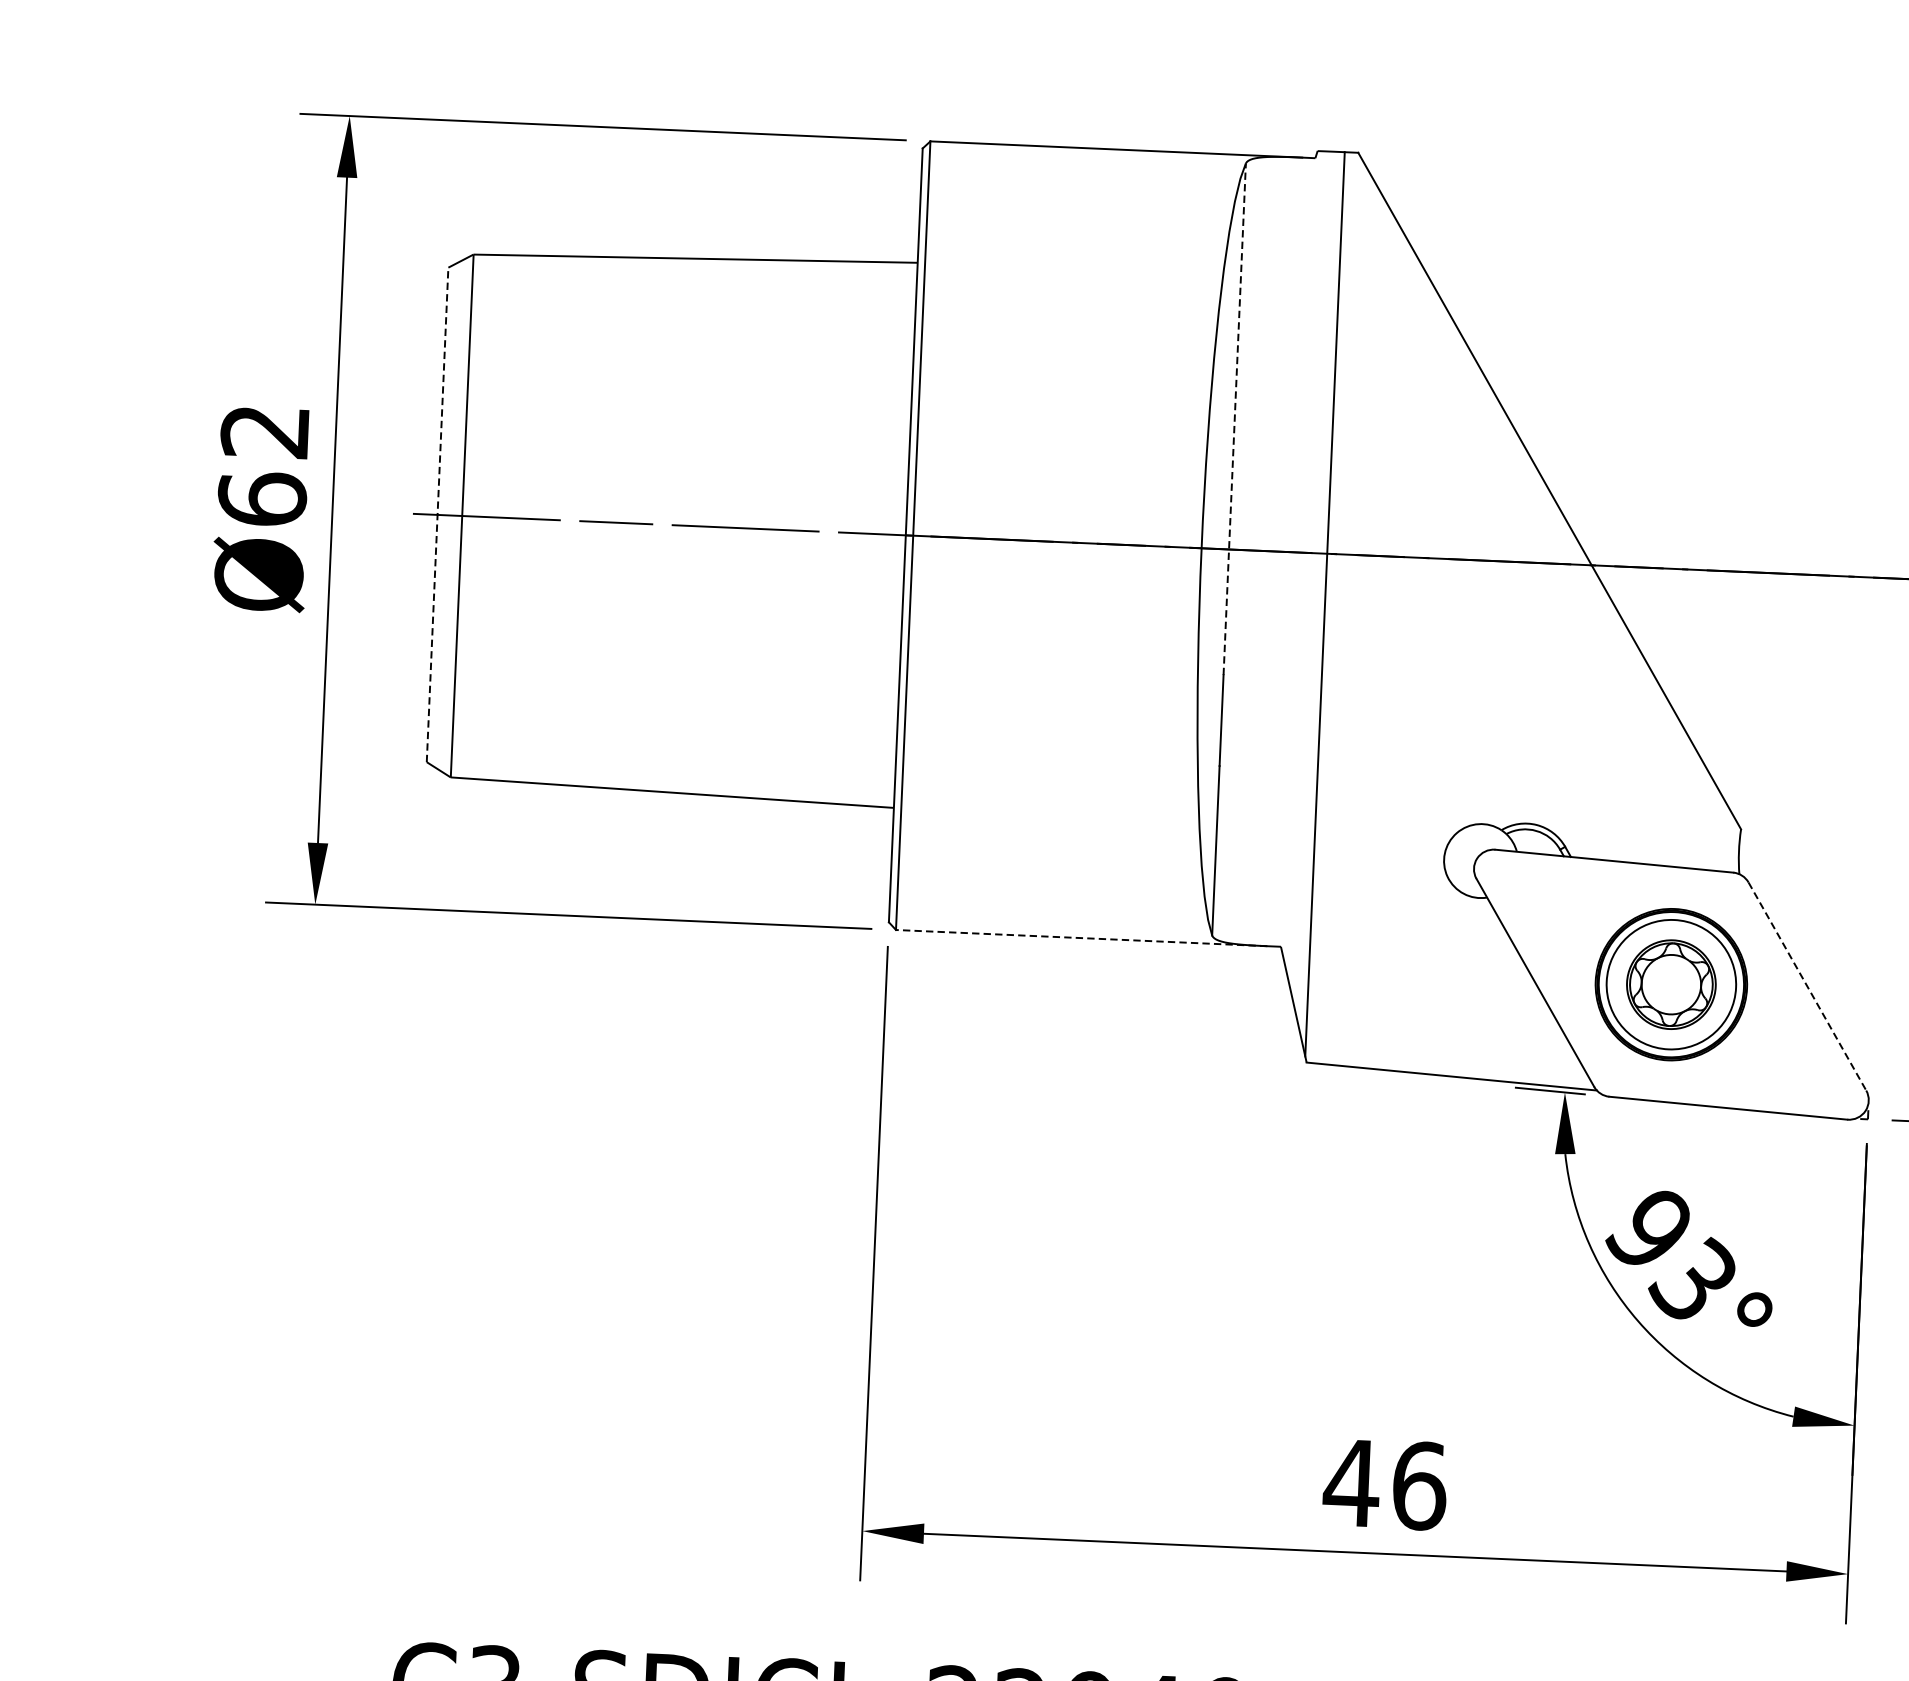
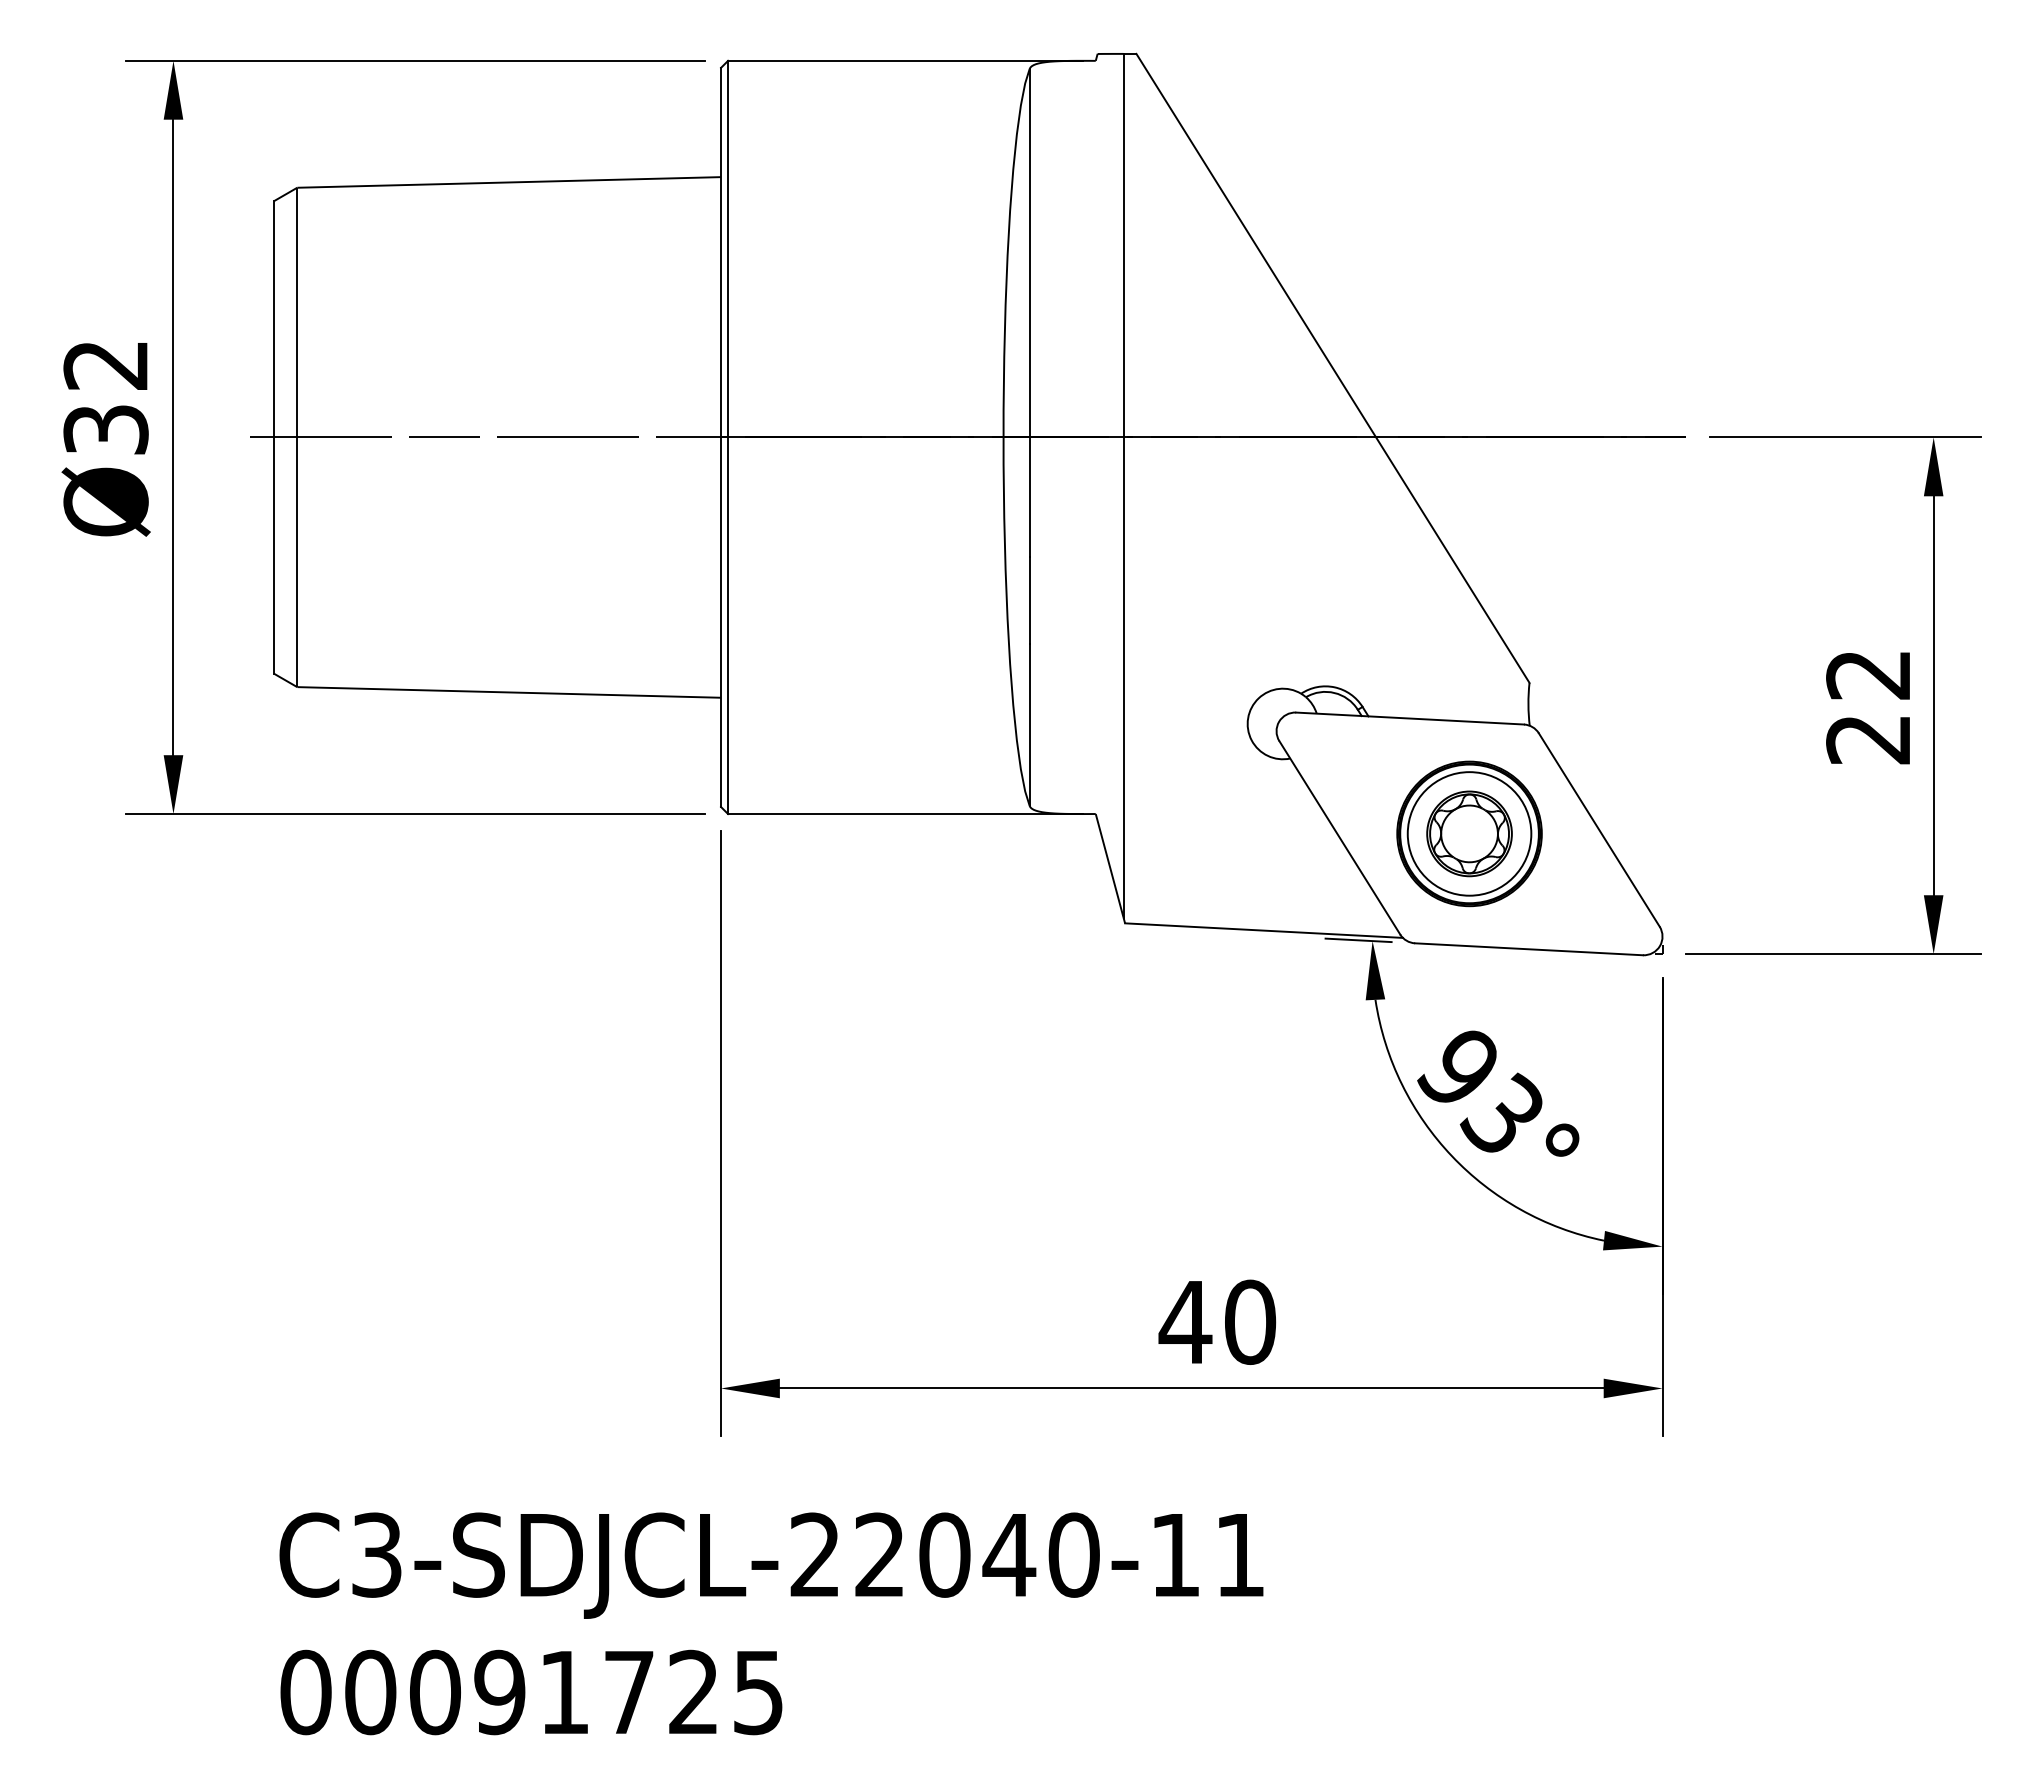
line: (1234, 418) -> (1029, 312), dashed -> solid
text: (261, 497) -> (105, 428), Ø62 -> Ø32
line: (437, 513) -> (273, 436), dashed -> solid
line: (1080, 938) -> (904, 814), dashed -> solid
line: (1807, 987) -> (1599, 830), dashed -> solid
text: (1419, 1485) -> (1250, 1321), 46 -> 40

